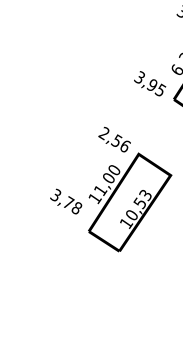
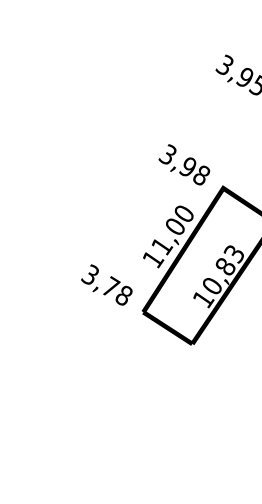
text: (114, 138) -> (184, 162), 2,56 -> 3,98
text: (66, 201) -> (107, 284), moved
text: (139, 203) -> (224, 267), 10,53 -> 10,83

